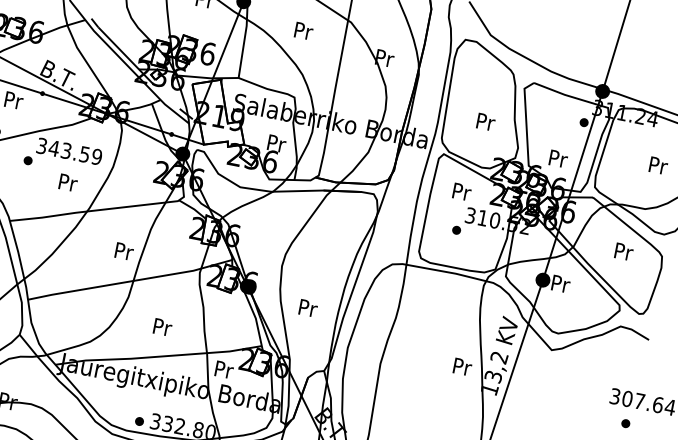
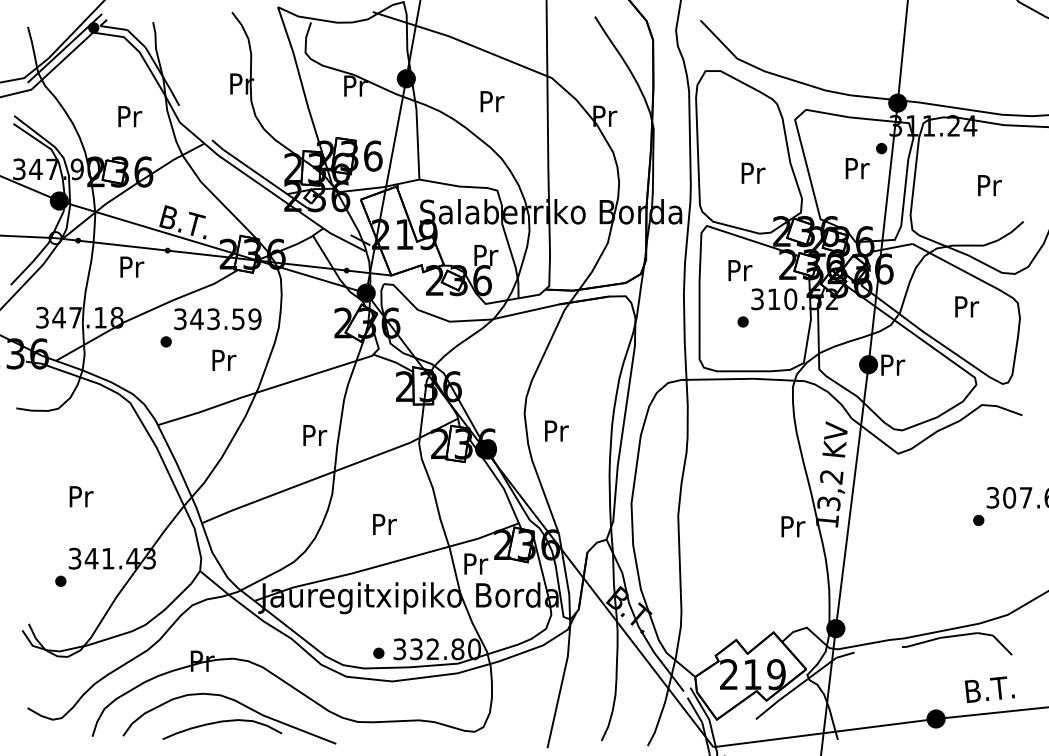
text: (558, 158) -> (857, 168), moved
text: (308, 307) -> (556, 430), moved
text: (462, 366) -> (793, 526), moved
part: (625, 423) -> (978, 520), moved

